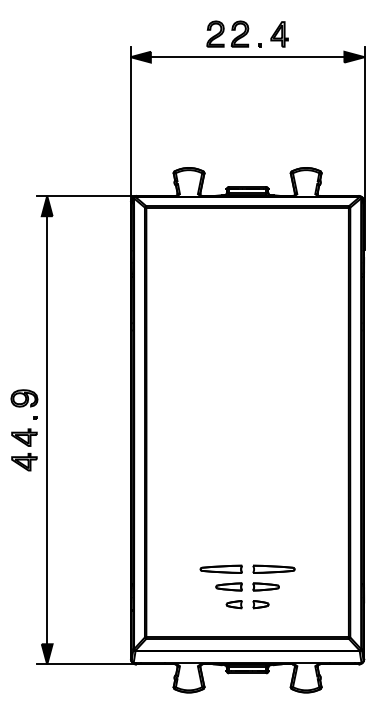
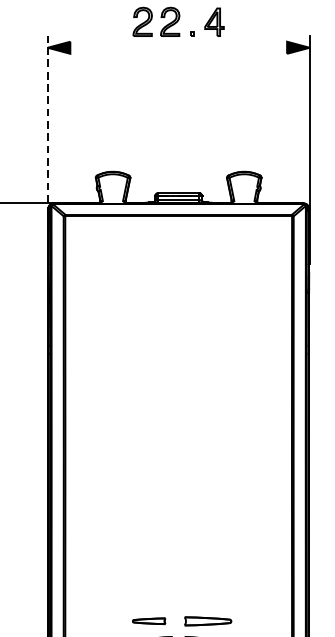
line: (247, 57) -> (178, 48), removed
line: (130, 126) -> (47, 125), solid -> dashed
part: (220, 568) -> (148, 620), size x0.7

